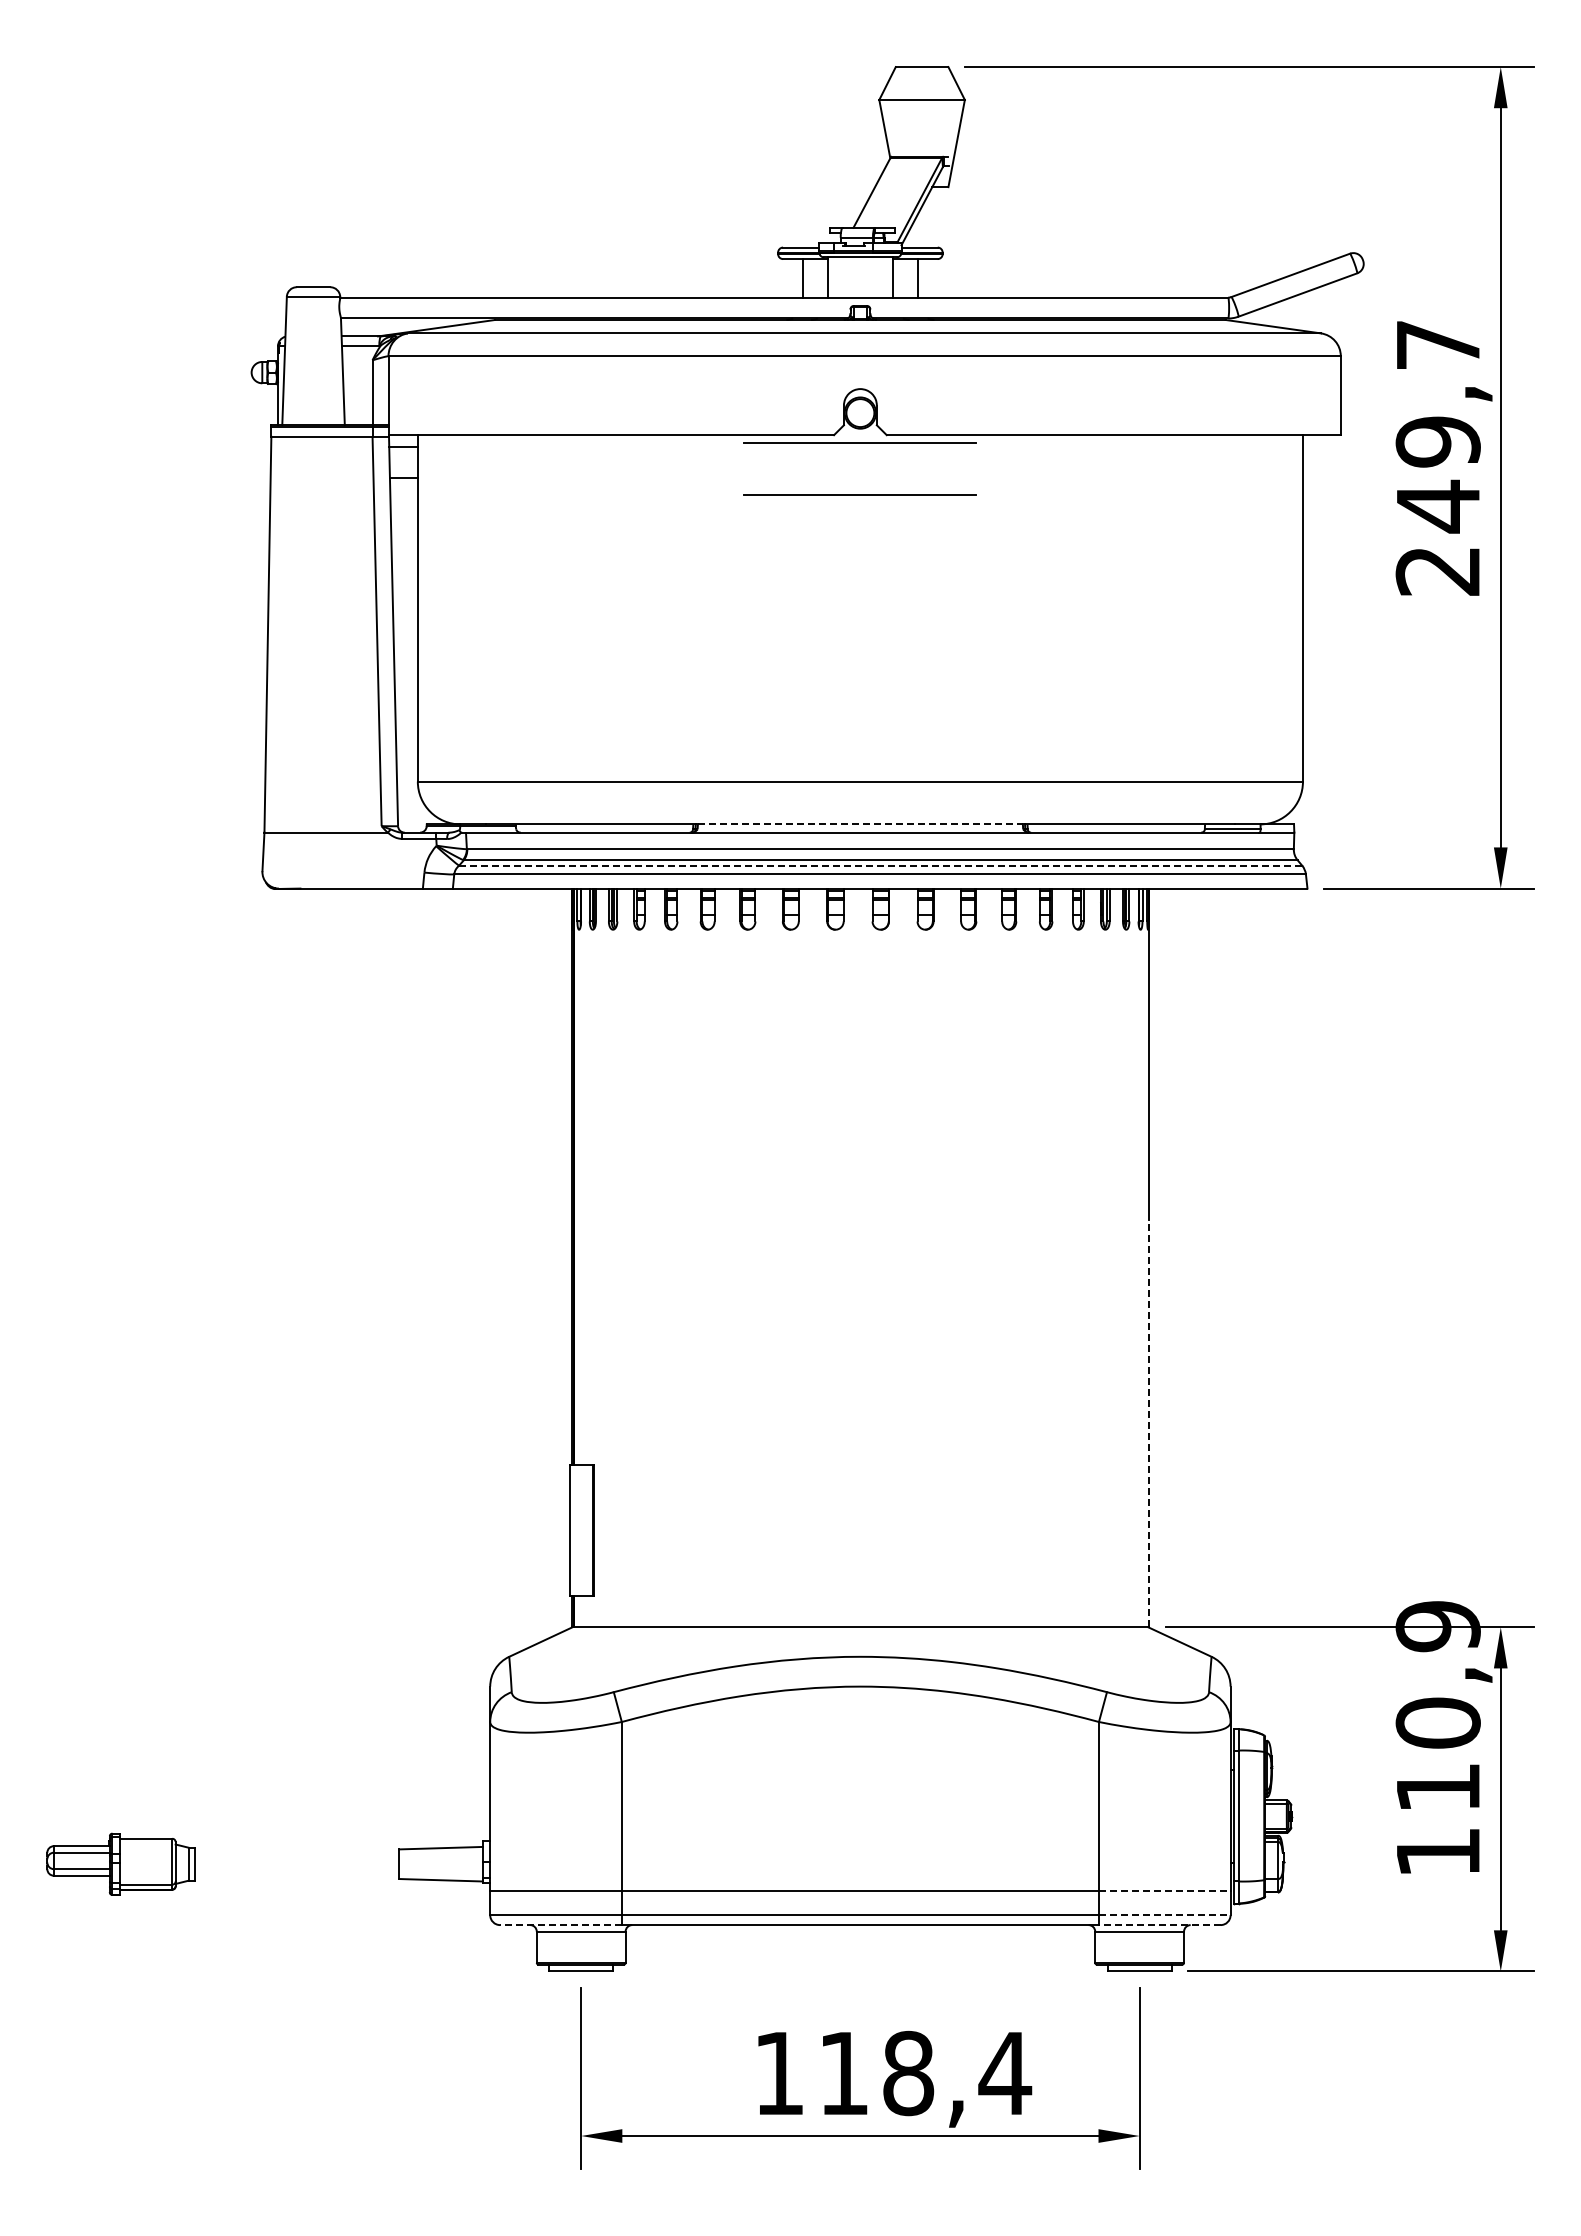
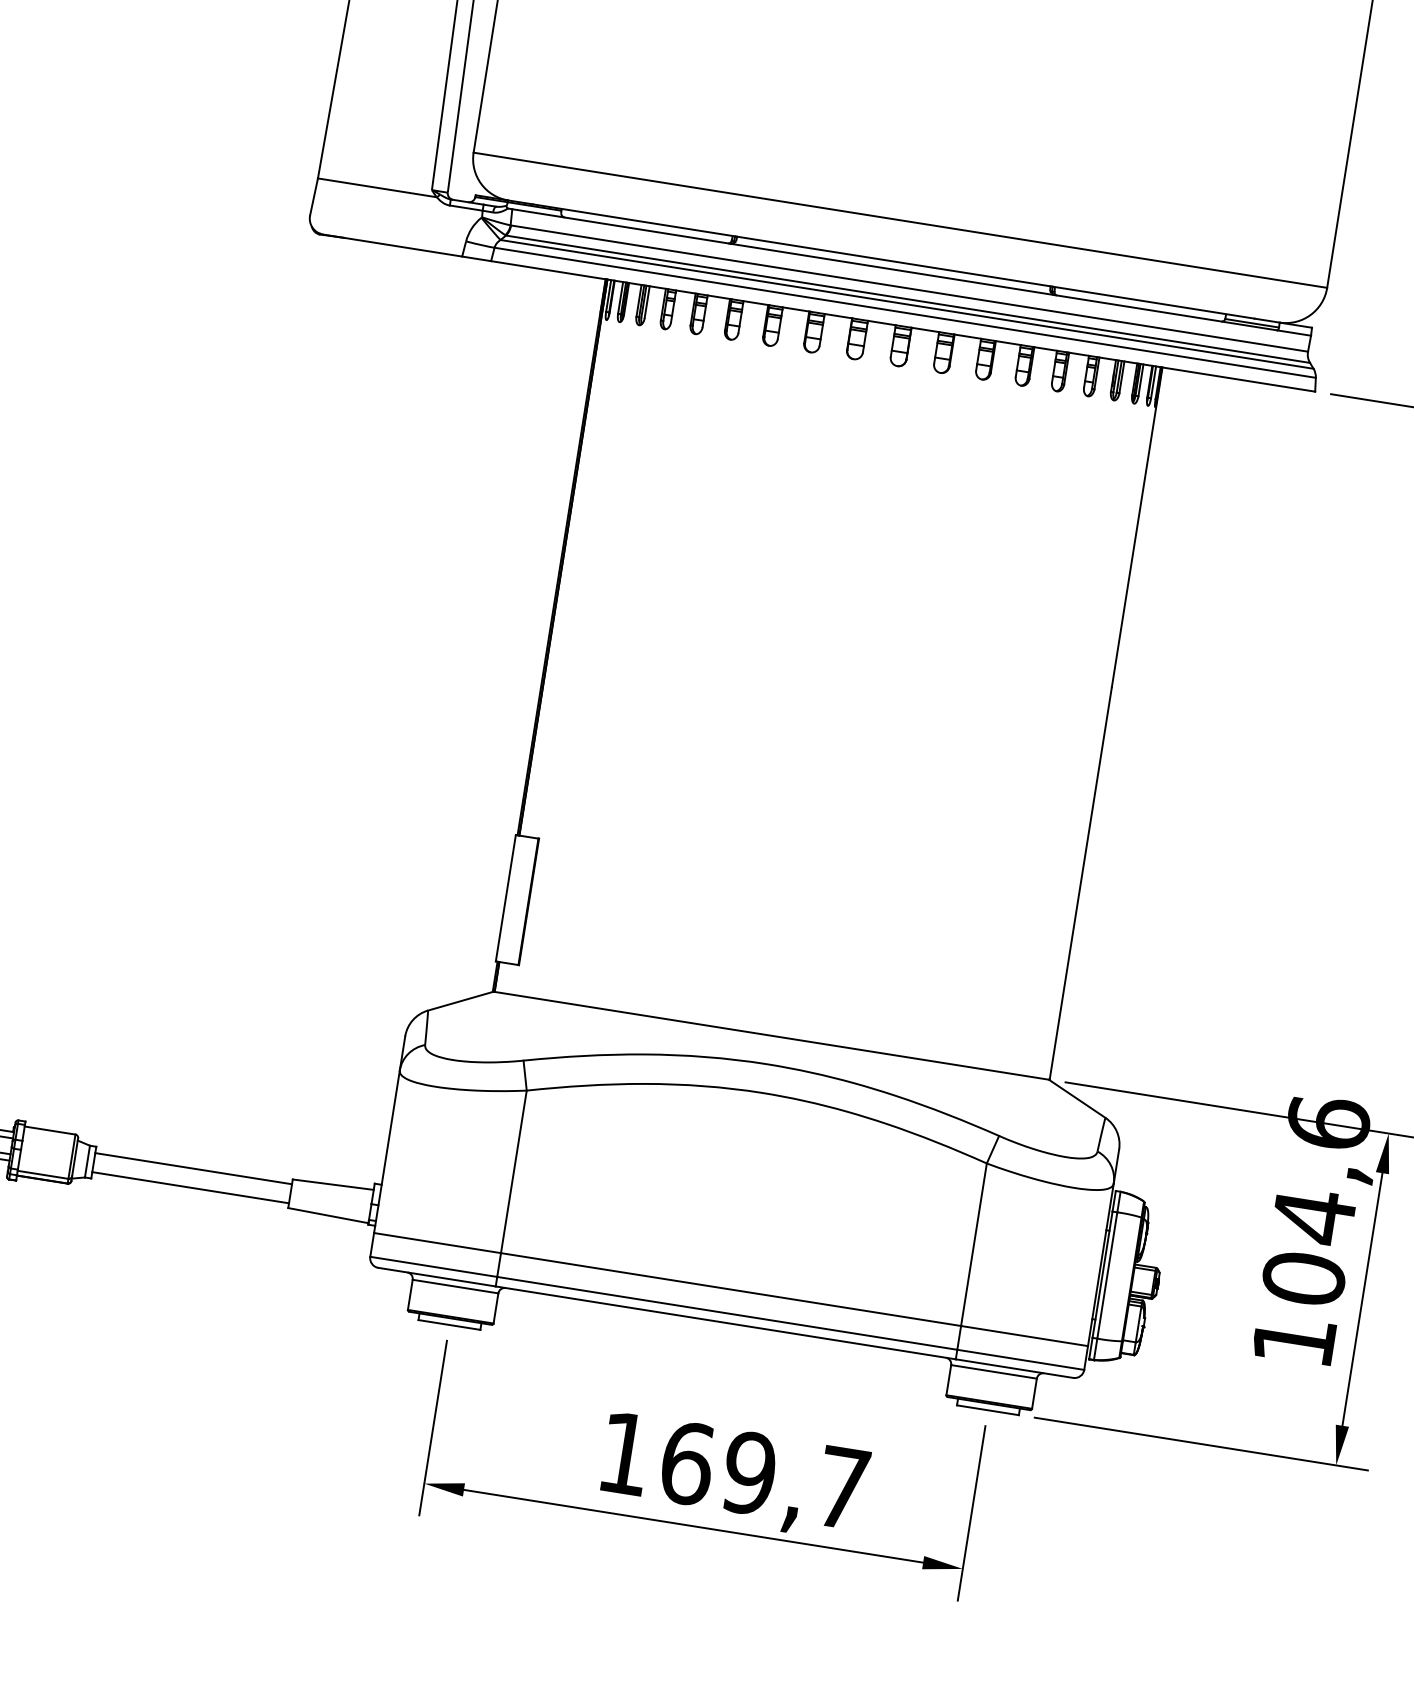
line: (860, 824) -> (893, 261), dashed -> solid
line: (880, 865) -> (906, 304), dashed -> solid
line: (1149, 1423) -> (1081, 883), dashed -> solid
text: (1437, 1706) -> (1315, 1200), 110,9 -> 104,6
line: (297, 1854) -> (193, 1168), added
line: (297, 1874) -> (190, 1188), added
line: (1164, 1890) -> (1024, 1335), dashed -> solid
line: (1164, 1915) -> (1020, 1360), dashed -> solid
line: (560, 1925) -> (436, 1277), dashed -> solid
line: (1159, 1925) -> (1014, 1368), dashed -> solid
text: (925, 2073) -> (765, 1475), 118,4 -> 169,7

